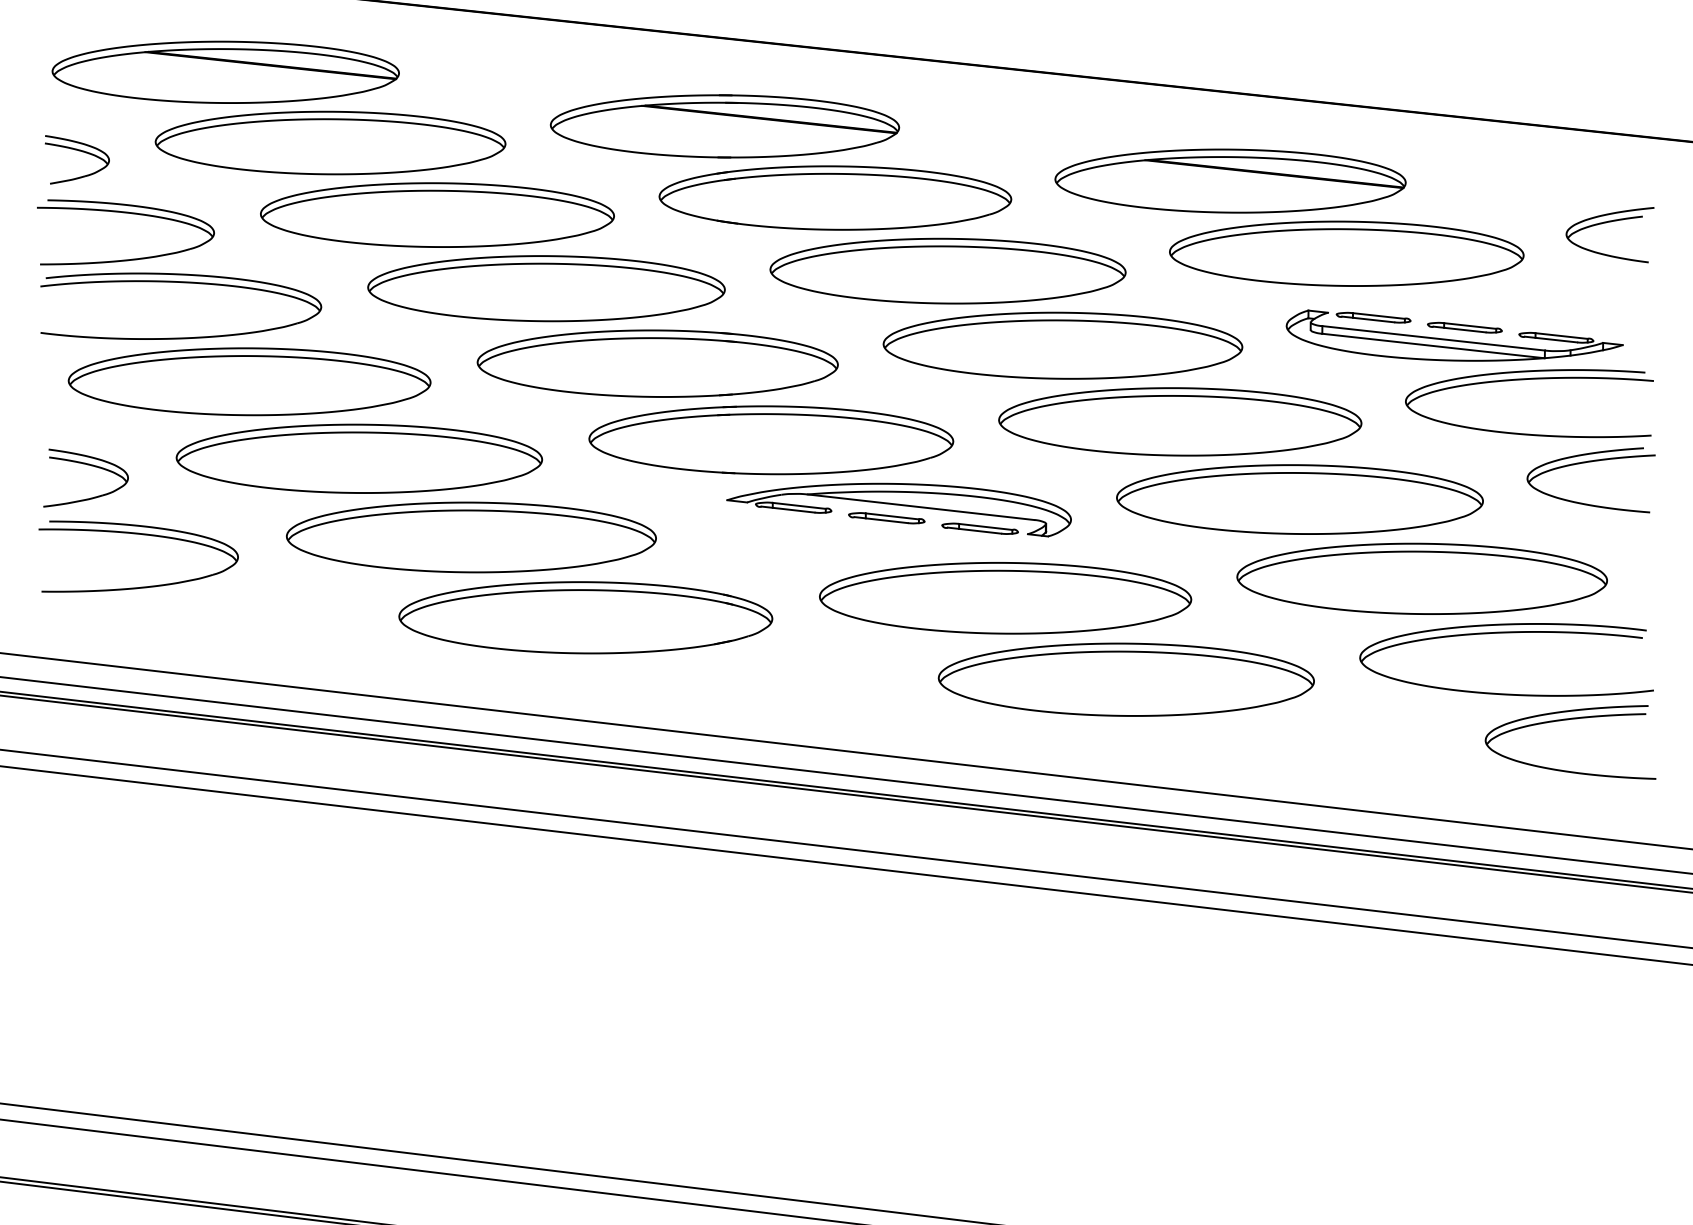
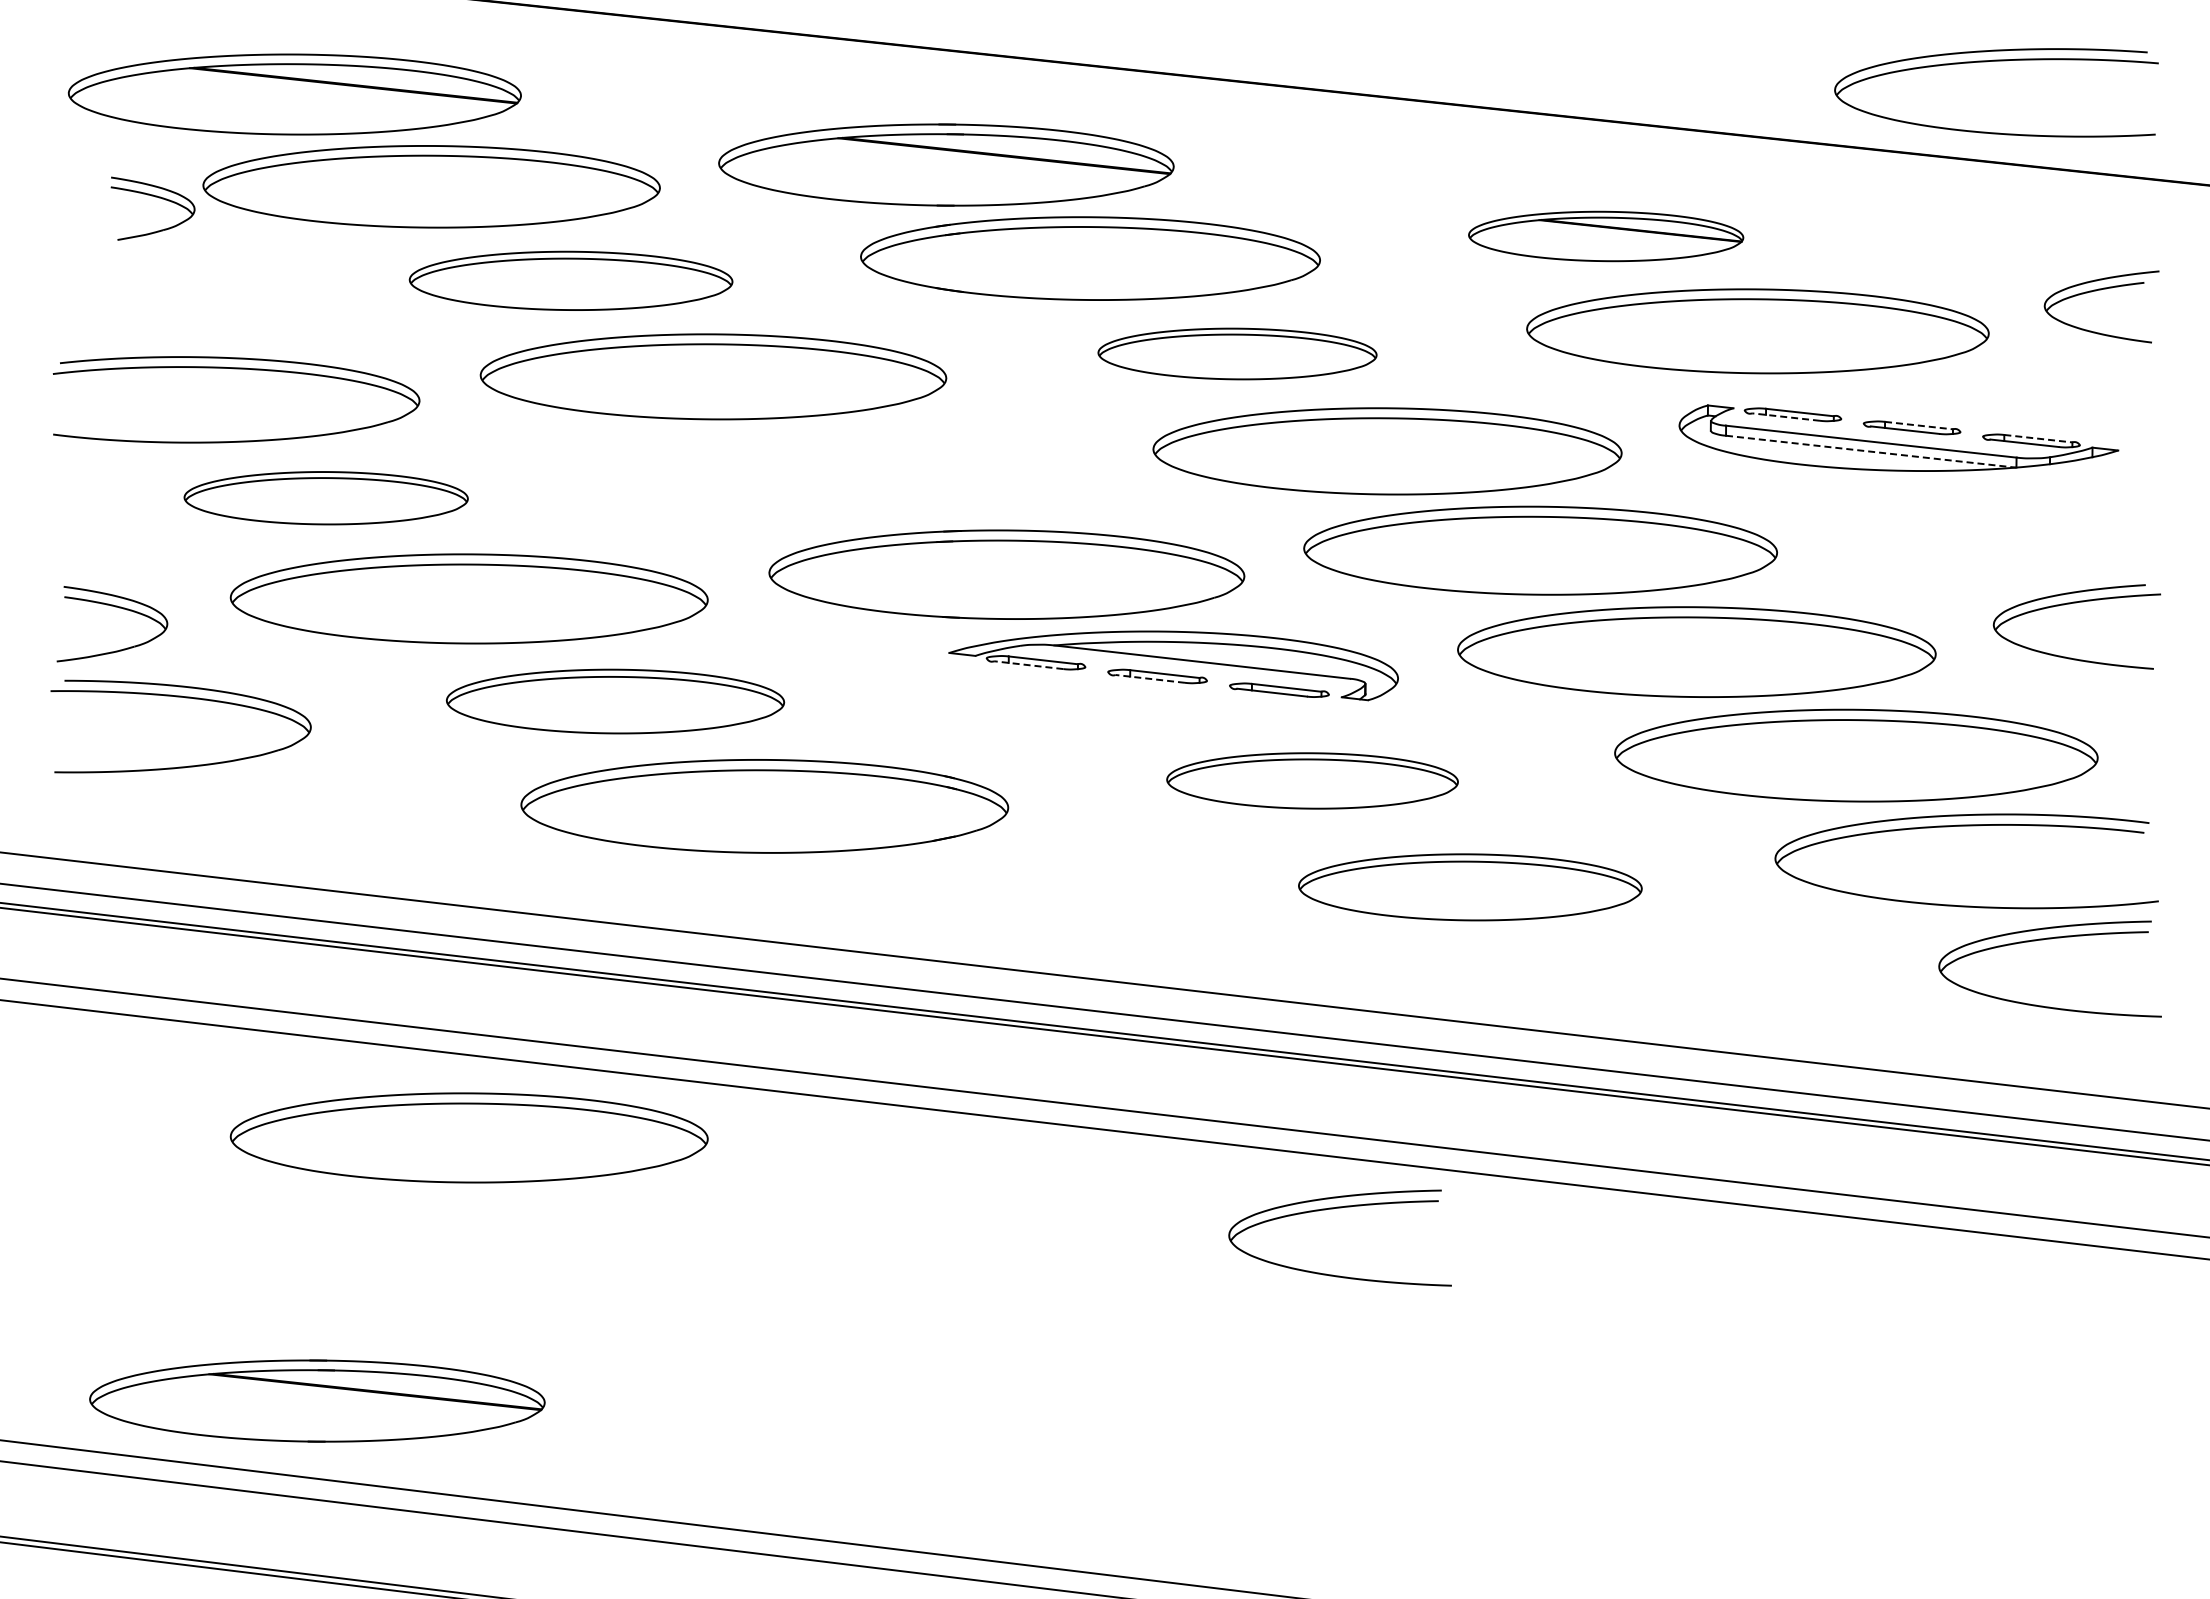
part: (79, 151) -> (155, 197), moved
part: (1229, 181) -> (1605, 236), size x0.6
part: (125, 213) -> (164, 278), removed
part: (436, 214) -> (570, 280), size x0.7
part: (948, 270) -> (1237, 353), size x0.6
line: (1367, 319) -> (1785, 417), solid -> dashed
line: (1470, 325) -> (1919, 425), solid -> dashed
line: (1561, 335) -> (2038, 438), solid -> dashed
line: (1433, 345) -> (1870, 451), solid -> dashed
part: (657, 363) -> (858, 474), removed
part: (1529, 379) -> (1996, 61), moved
part: (250, 381) -> (326, 497), size x0.6
line: (787, 509) -> (1028, 665), solid -> dashed
line: (881, 519) -> (1150, 678), solid -> dashed
part: (471, 537) -> (615, 701), size x0.7
part: (1005, 597) -> (1312, 780), size x0.6
part: (1126, 679) -> (1470, 887), size x0.7
part: (358, 871) -> (468, 1137), added
part: (1021, 926) -> (1333, 1209), added
part: (243, 1072) -> (317, 1400), added

